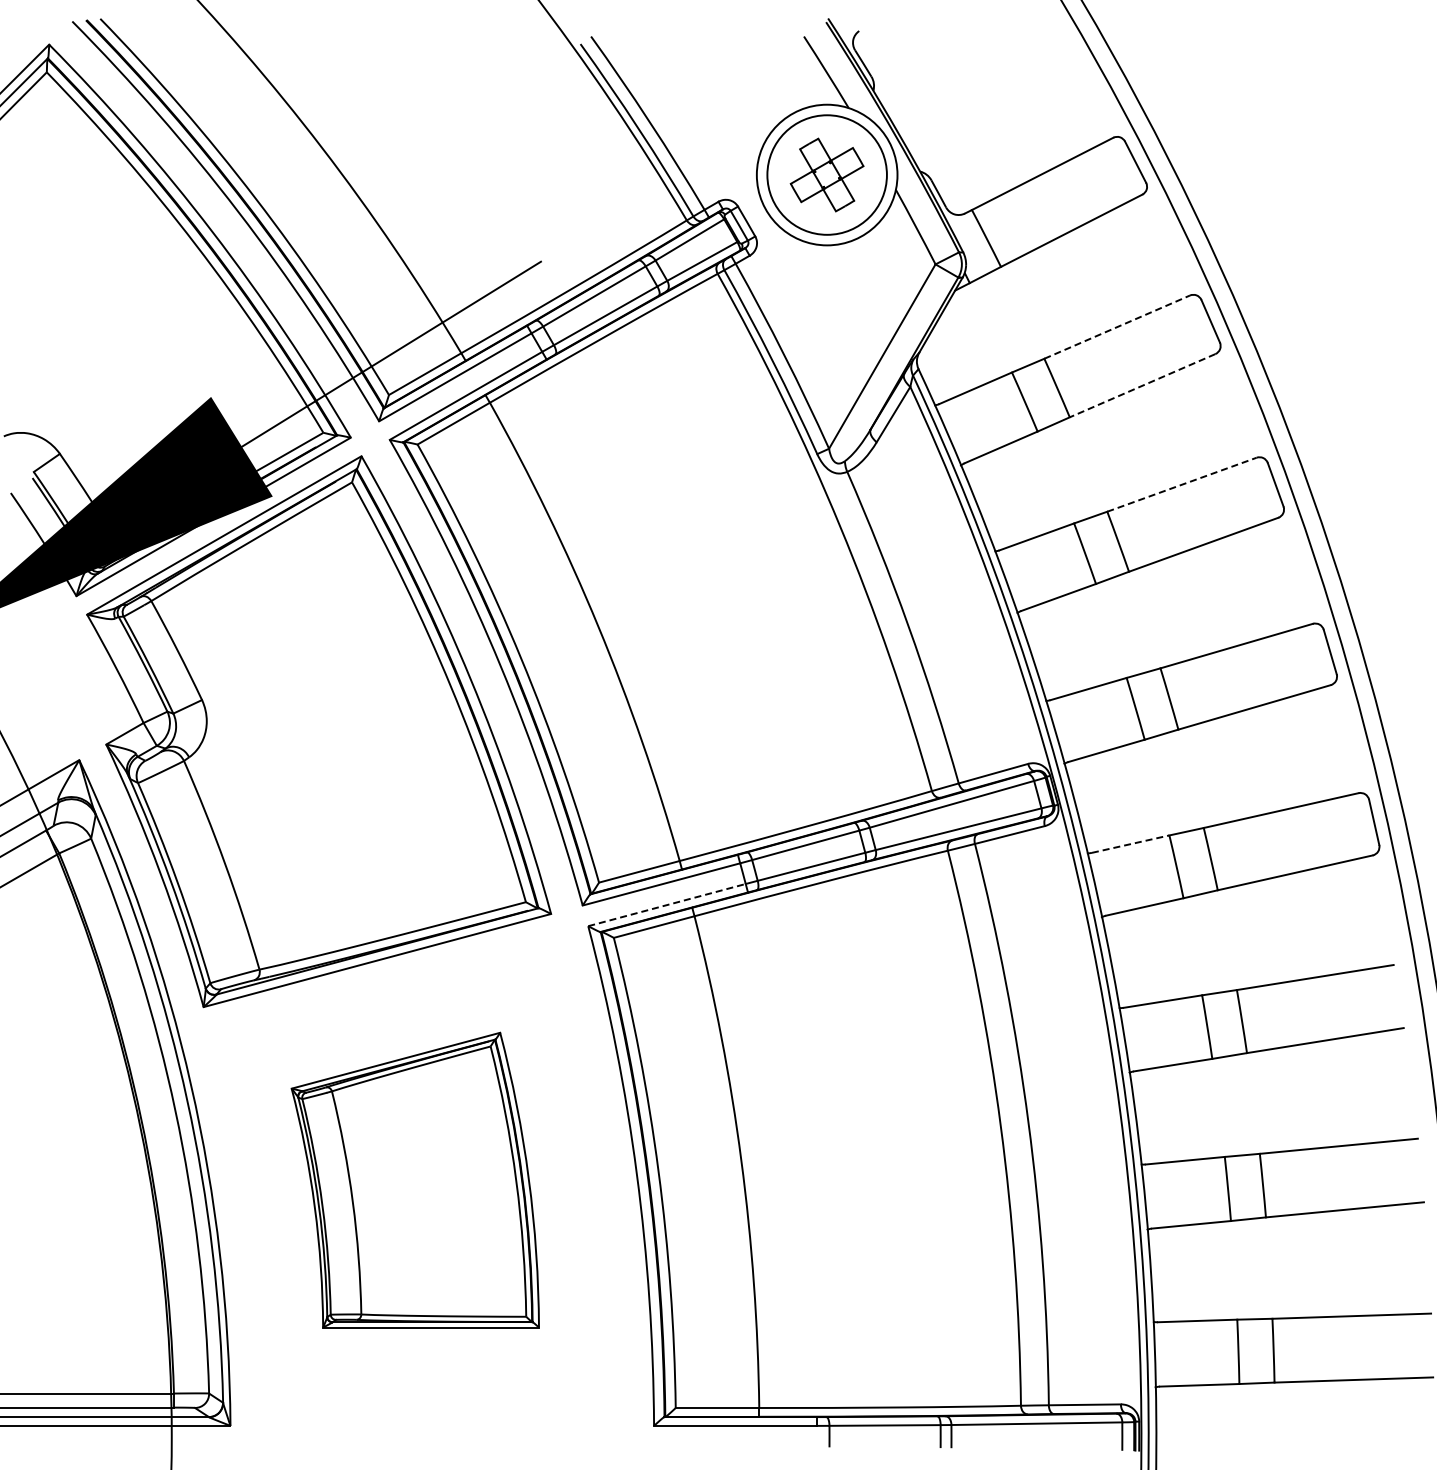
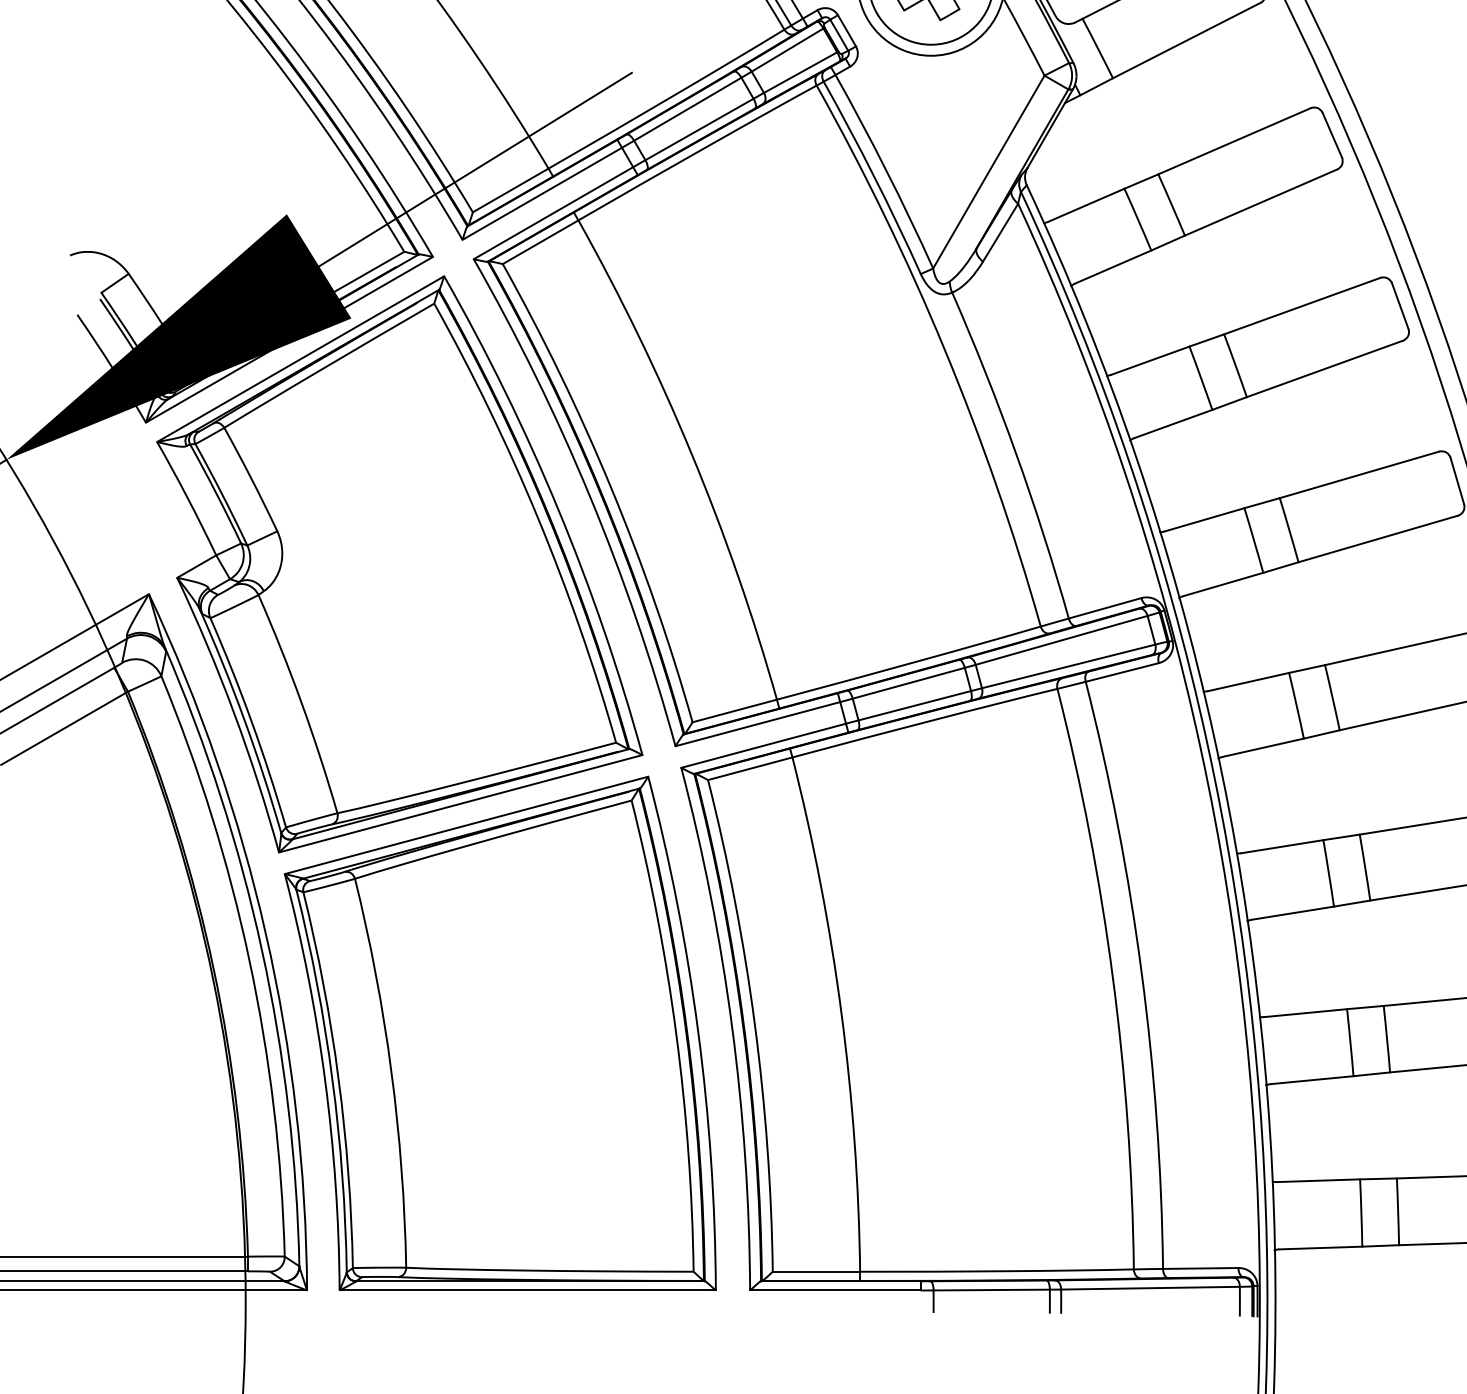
line: (1117, 326) -> (1234, 140), dashed -> solid
line: (1142, 385) -> (1260, 202), dashed -> solid
line: (1182, 484) -> (1302, 305), dashed -> solid
line: (1130, 844) -> (1248, 682), dashed -> solid
line: (667, 905) -> (764, 746), dashed -> solid
part: (415, 1179) -> (500, 1032), size x1.67

